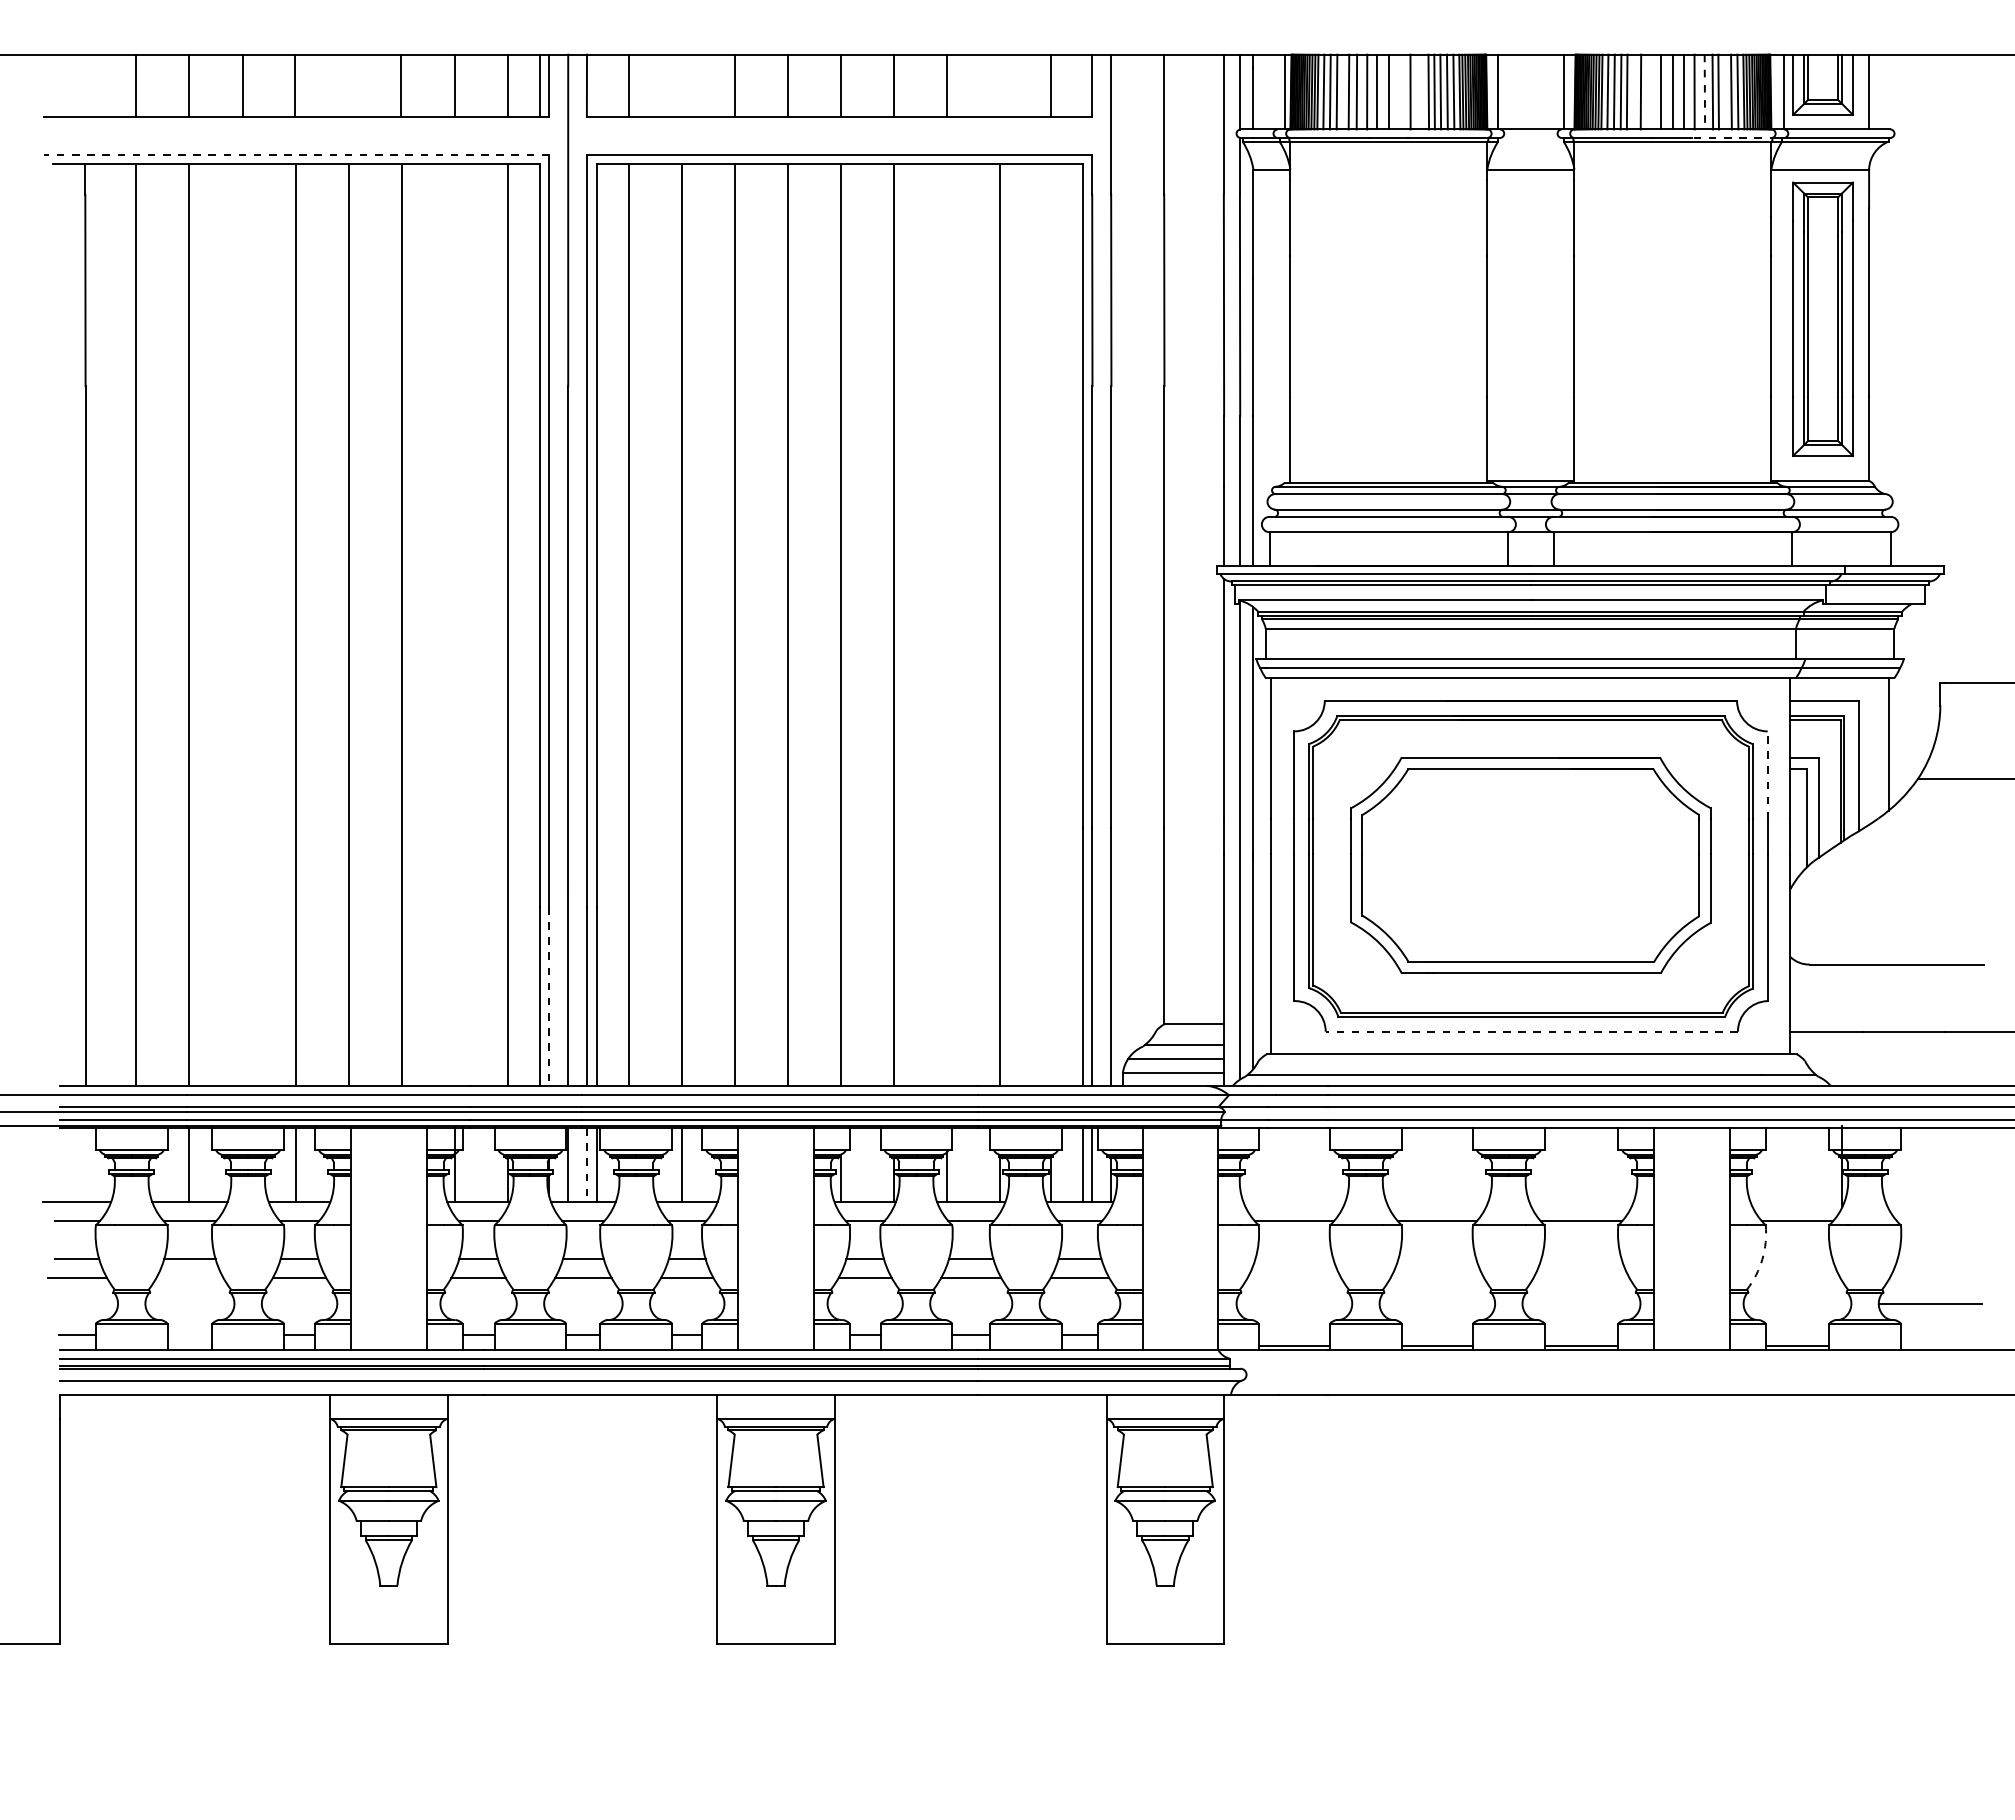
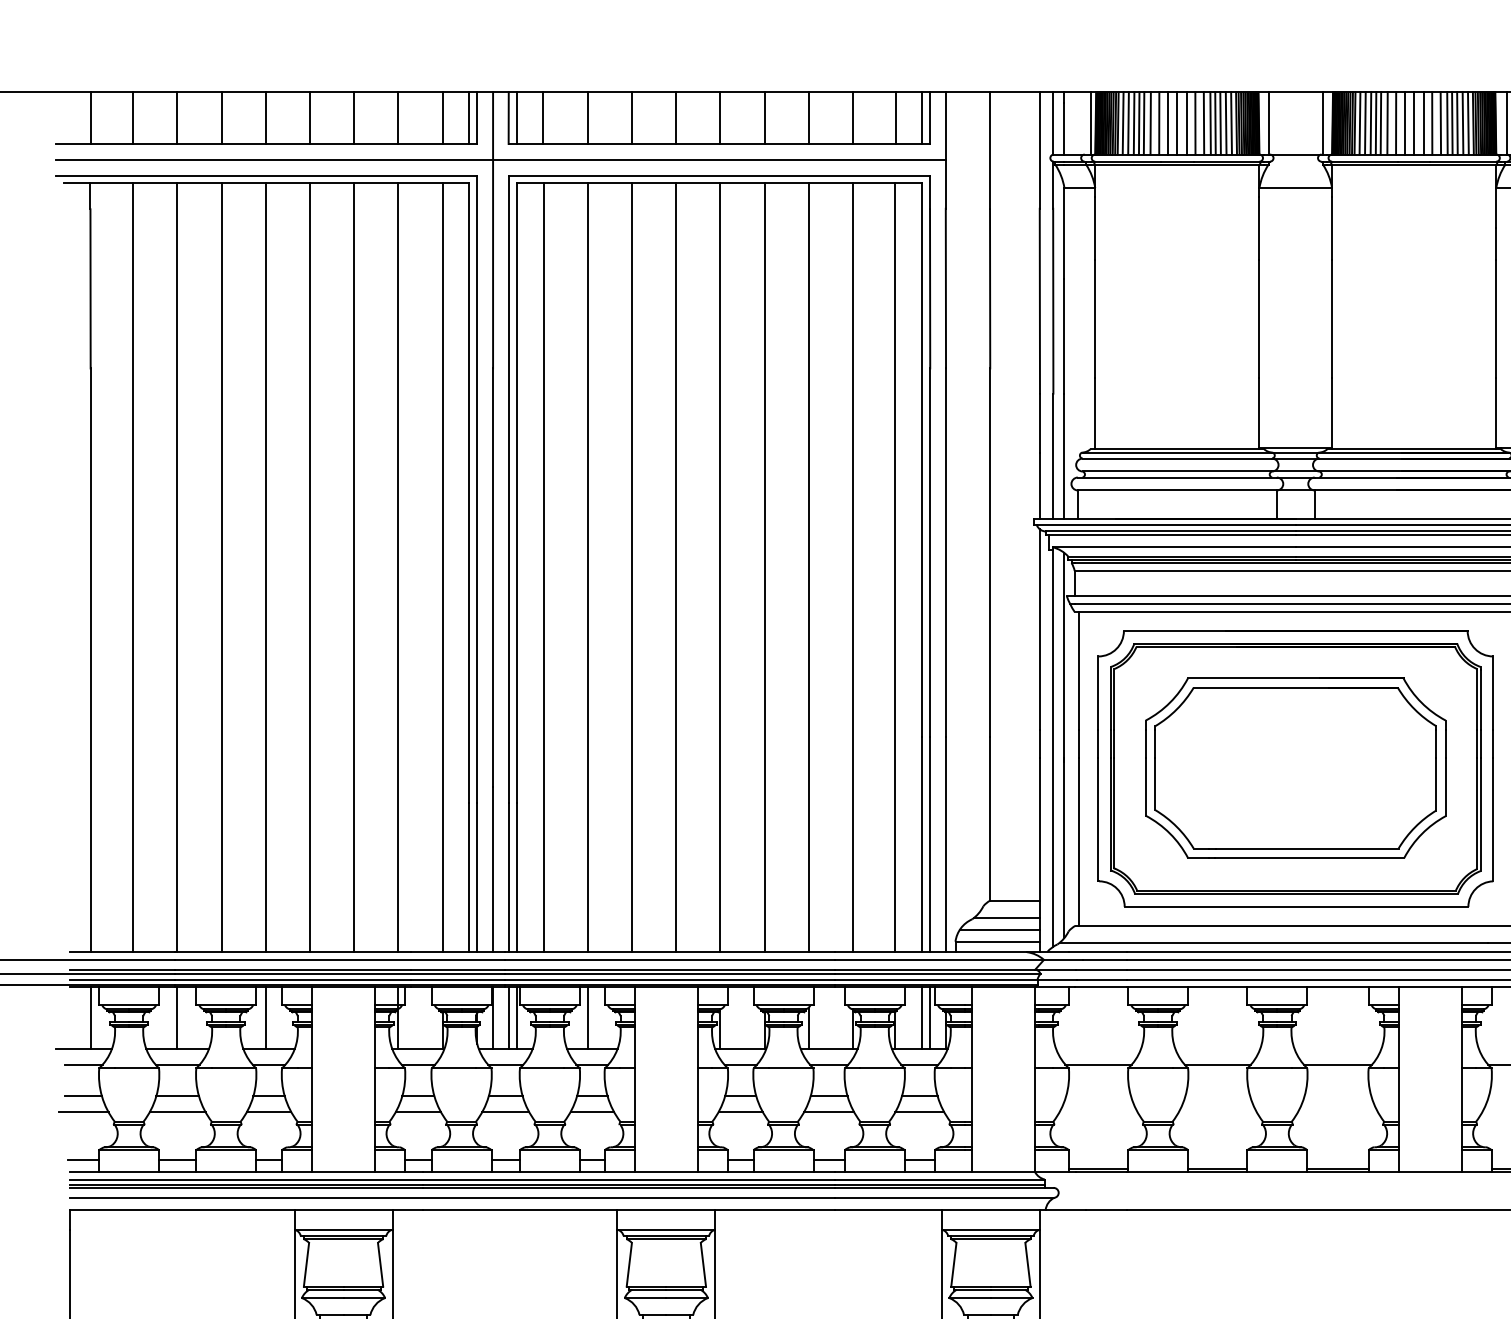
line: (85, 85) -> (90, 117), added
line: (348, 85) -> (309, 117), added
line: (596, 85) -> (516, 117), added
line: (681, 85) -> (587, 117), added
line: (999, 85) -> (852, 117), added
line: (1082, 85) -> (921, 117), added
line: (1342, 91) -> (1138, 122), added
line: (1400, 91) -> (1187, 122), added
line: (1420, 91) -> (1203, 122), added
line: (1632, 91) -> (1380, 122), added
line: (1651, 91) -> (1396, 122), added
line: (1724, 91) -> (1457, 122), added
line: (1704, 92) -> (1440, 123), dashed -> solid
line: (577, 135) -> (500, 159), added
line: (1734, 137) -> (1465, 161), dashed -> solid
line: (296, 154) -> (266, 175), dashed -> solid
line: (242, 625) -> (221, 568), added
line: (454, 625) -> (398, 568), added
line: (946, 625) -> (808, 568), added
line: (1050, 625) -> (895, 568), added
line: (1767, 774) -> (1493, 692), dashed -> solid
line: (549, 996) -> (477, 877), dashed -> solid
line: (1531, 1031) -> (1296, 906), dashed -> solid
line: (85, 1165) -> (90, 1018), added
line: (587, 1165) -> (509, 1018), dashed -> solid
arc: (1762, 1259) -> (1488, 1096), dashed -> solid
line: (189, 1278) -> (177, 1112), added
line: (189, 1334) -> (177, 1159), added

